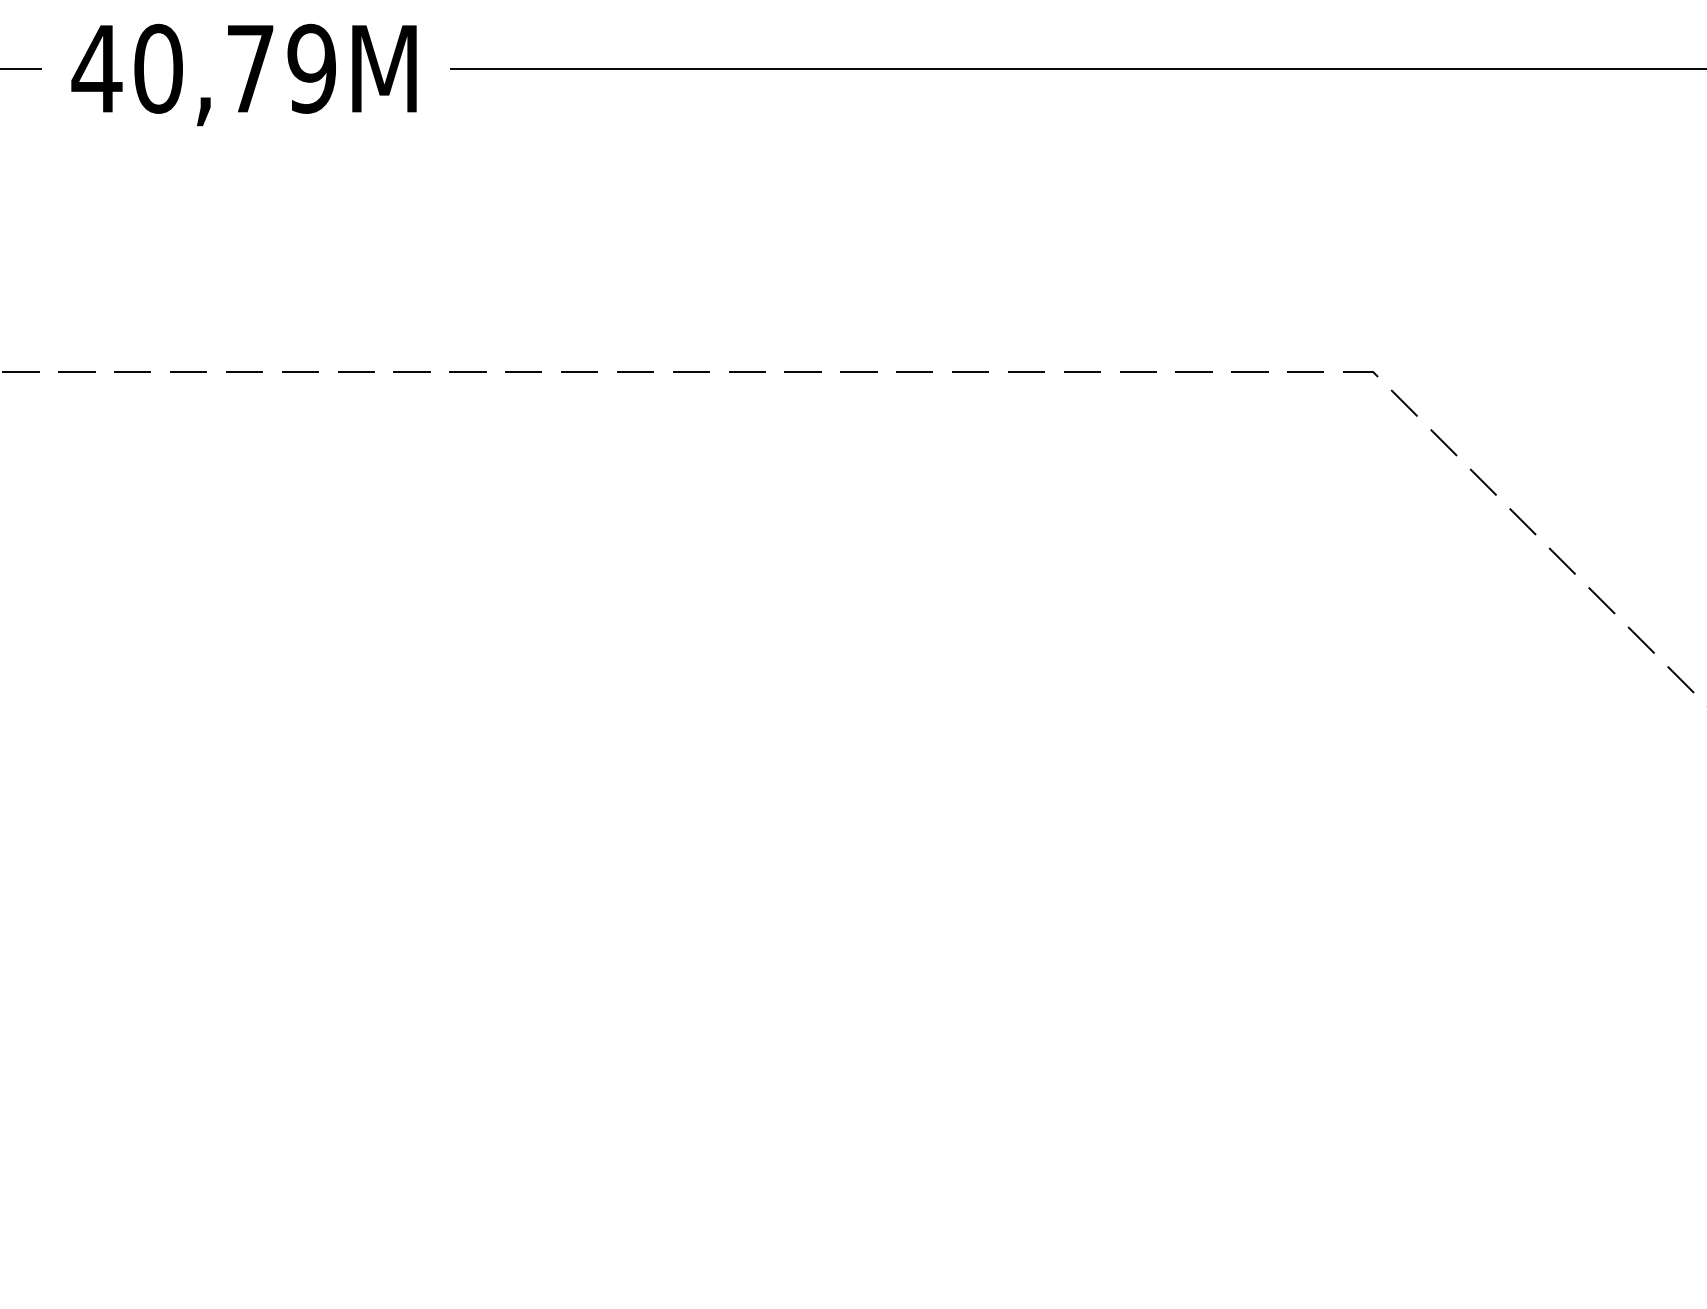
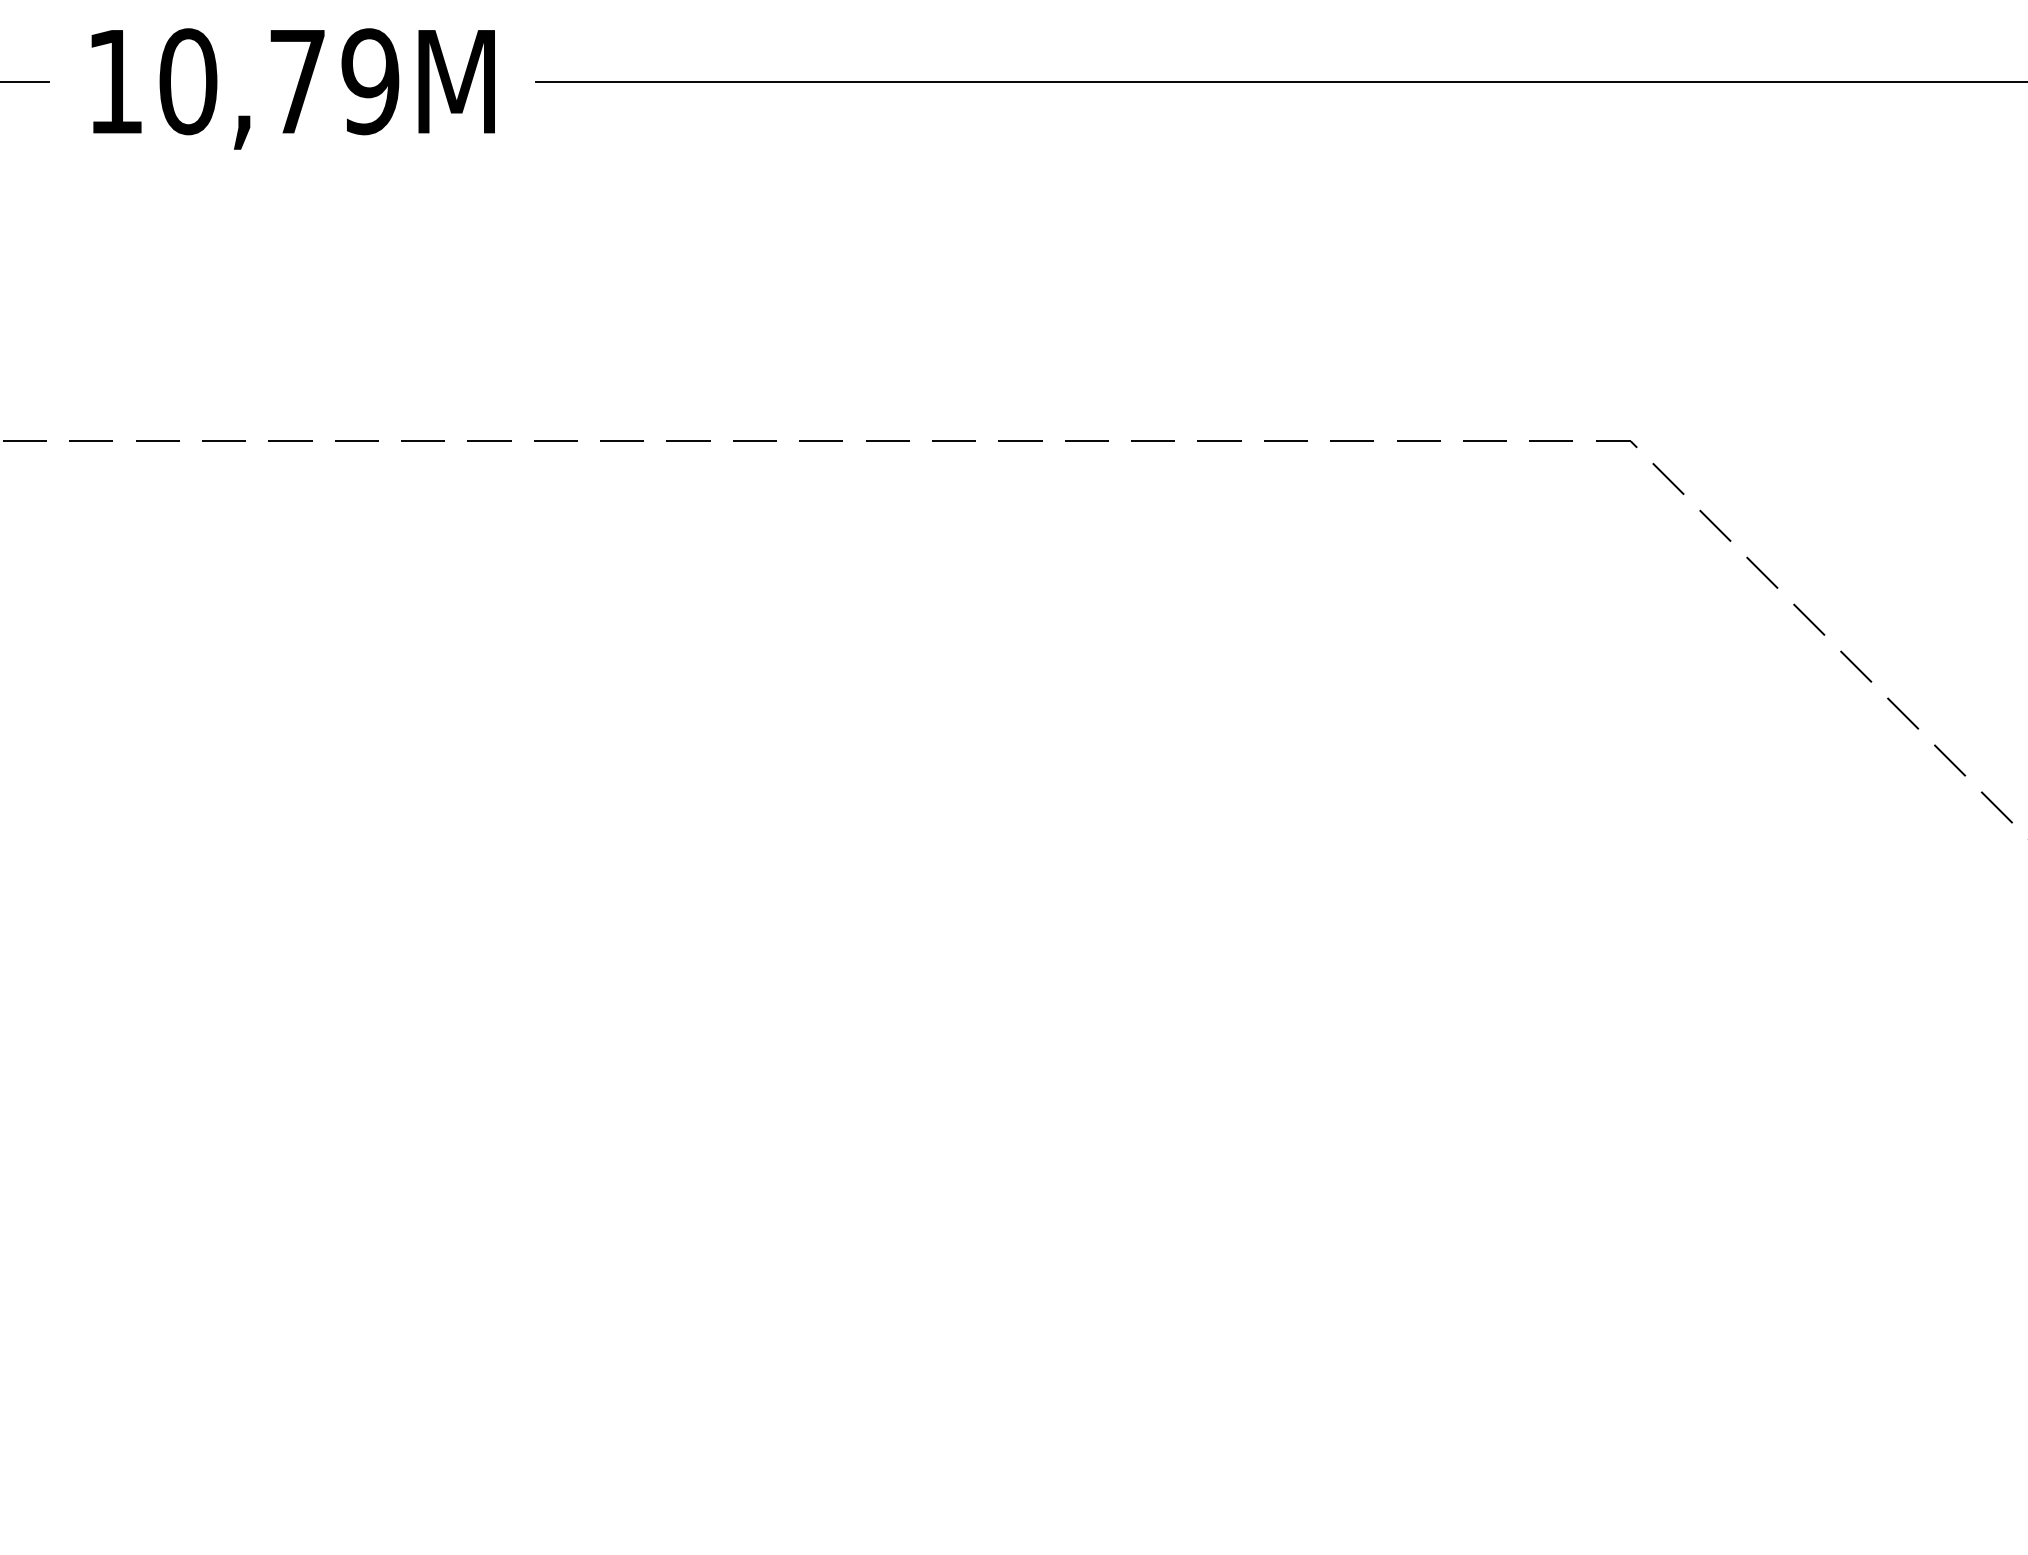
text: (96, 68) -> (114, 81), 40,79M -> 10,79M

